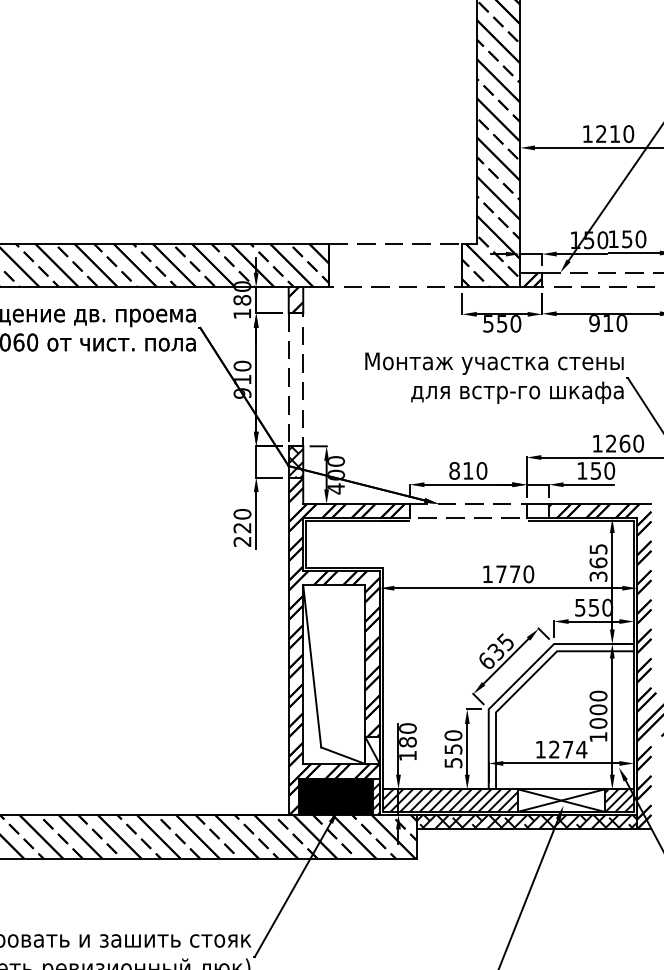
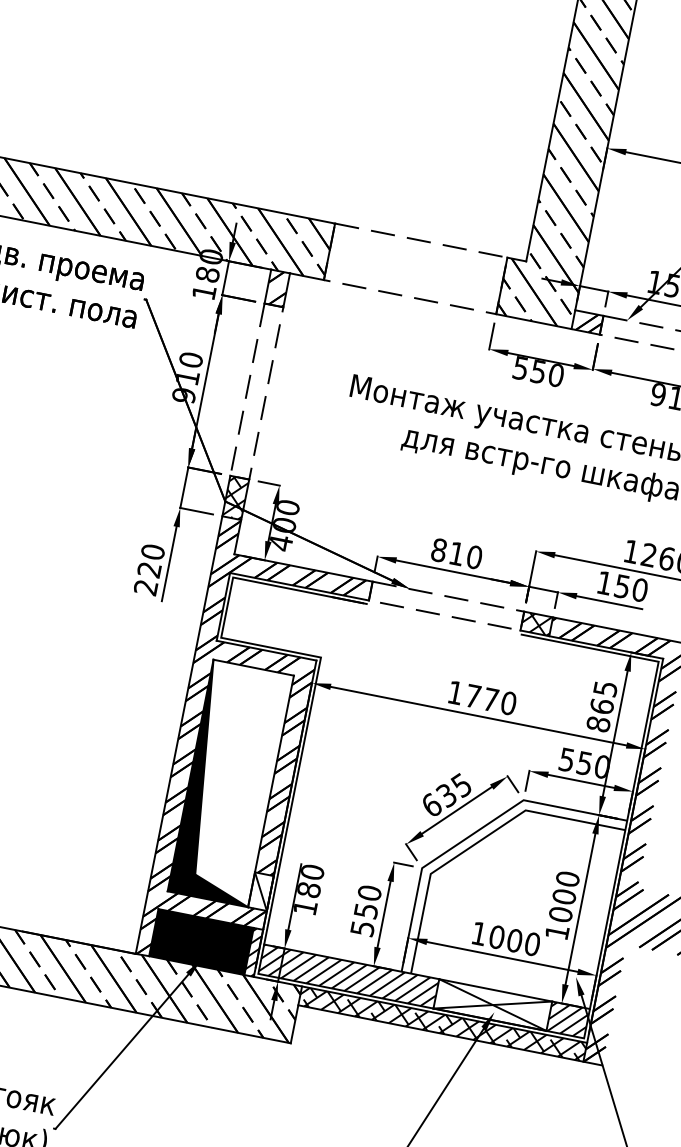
hatch: (537, 510) -> (536, 622), added
text: (598, 576) -> (598, 724), 365 -> 865
fill: (334, 674) -> (231, 783), added
text: (568, 749) -> (515, 940), 1274 -> 1000

